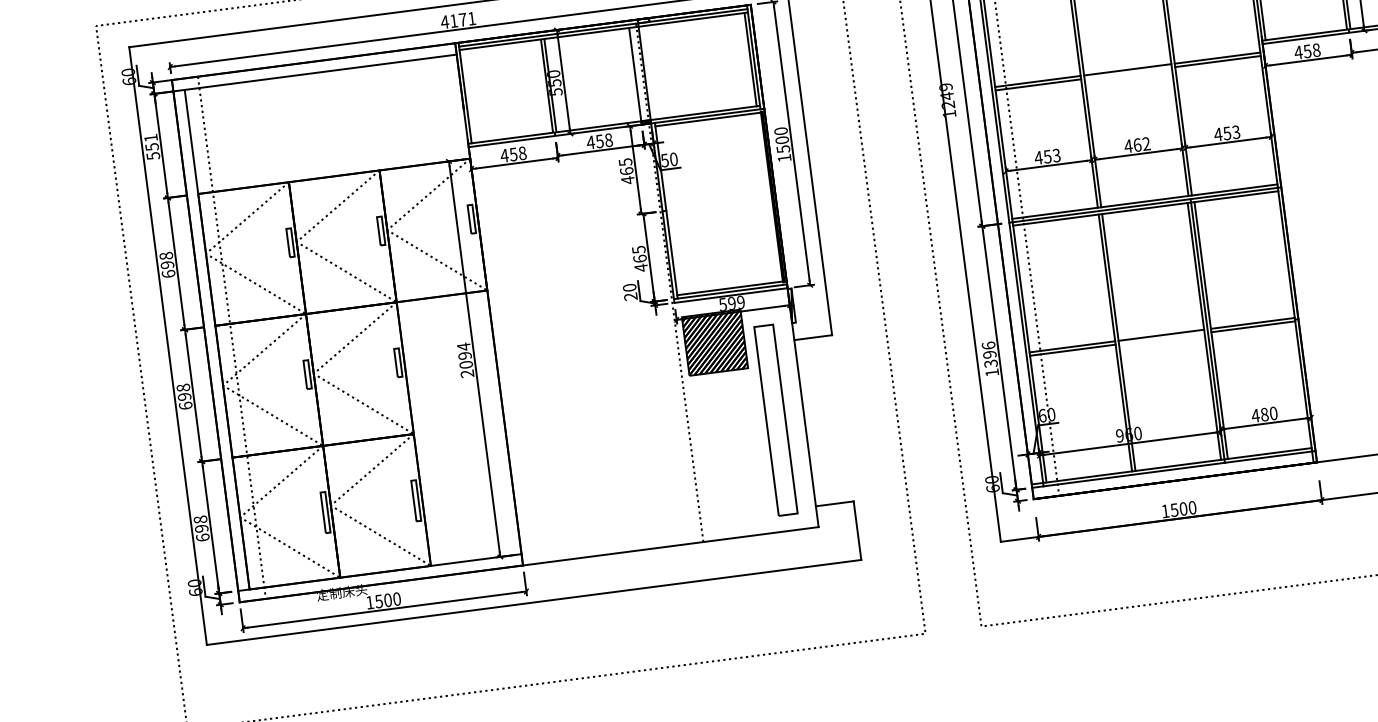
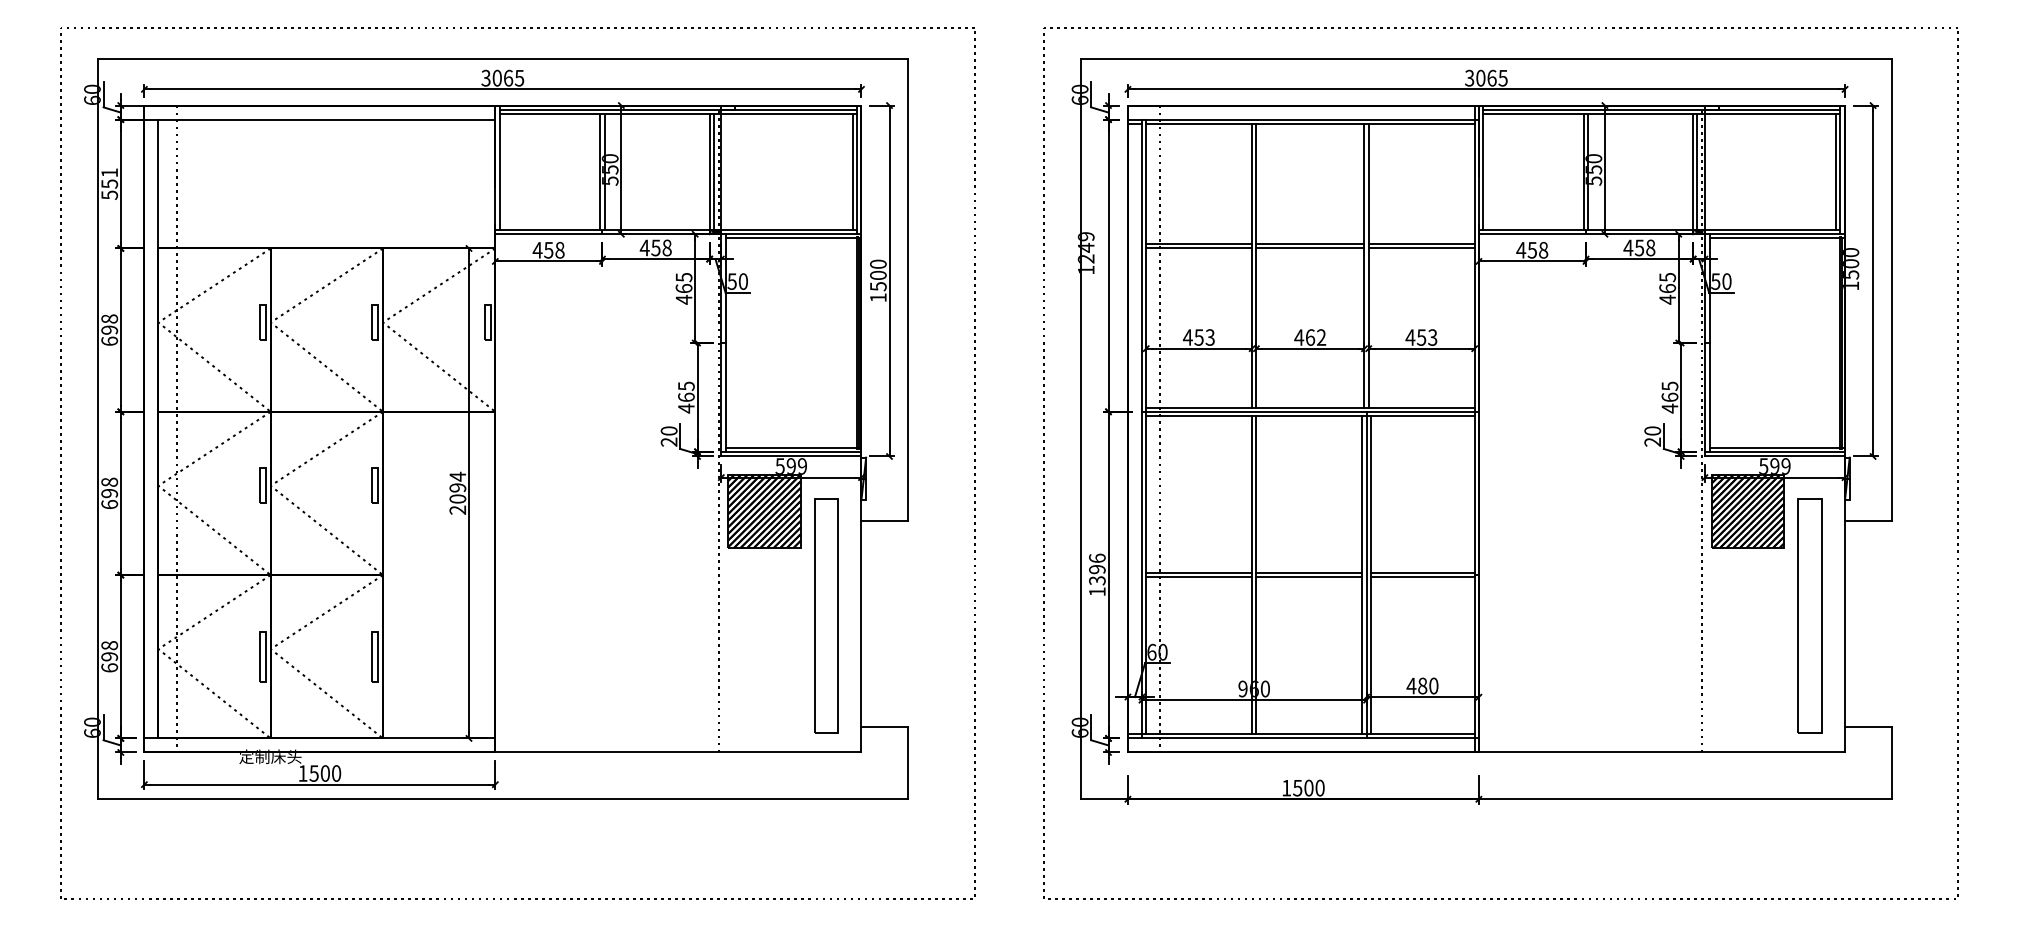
text: (458, 19) -> (502, 77), 4171 -> 3065
line: (1128, 73) -> (1310, 248), added
line: (638, 74) -> (713, 172), added
line: (1161, 338) -> (1309, 577), added

